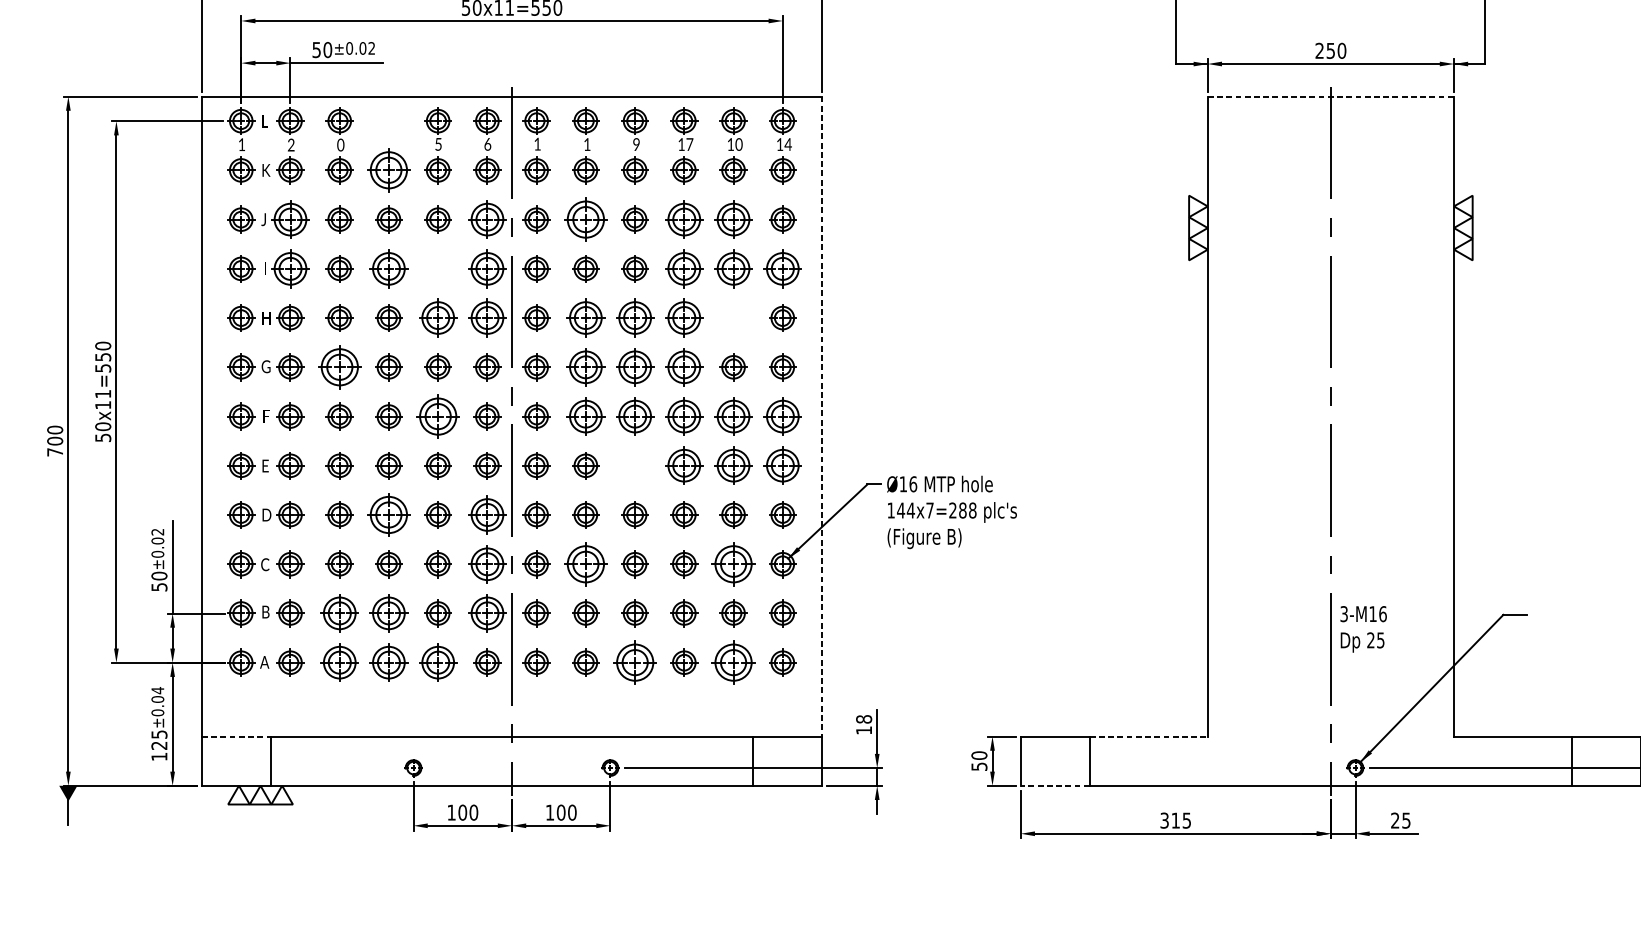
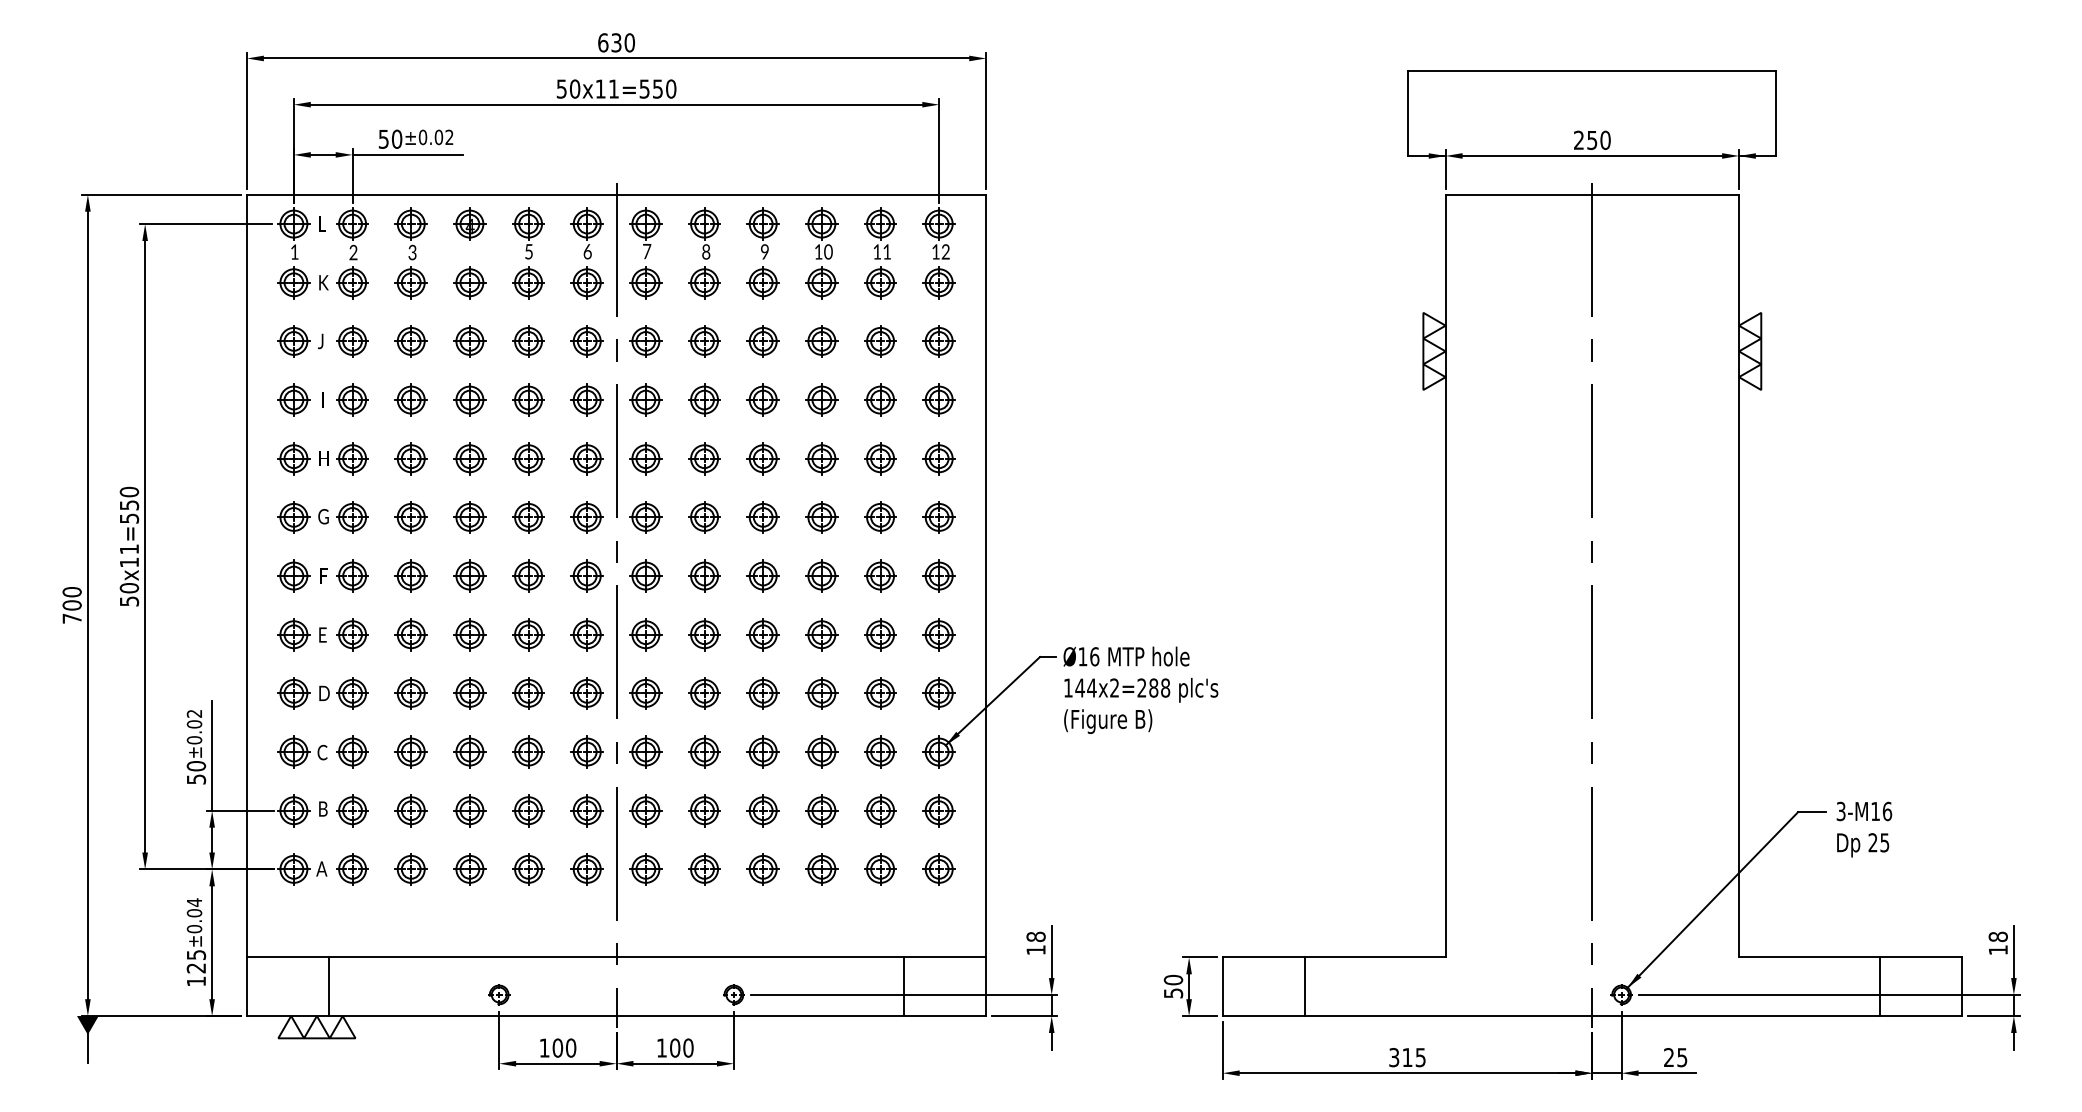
line: (1331, 96) -> (1592, 194), dashed -> solid
part: (388, 120) -> (469, 223), added
text: (537, 144) -> (647, 251), 1 -> 7
text: (587, 144) -> (706, 251), 1 -> 8
text: (689, 144) -> (828, 251), 17 -> 10
text: (738, 144) -> (886, 251), 10 -> 11
text: (788, 144) -> (945, 251), 14 -> 12
text: (340, 145) -> (412, 252), 0 -> 3
part: (388, 170) -> (469, 282), size x0.62
part: (290, 219) -> (352, 341), size x0.71
part: (486, 219) -> (586, 341), size x0.71
part: (585, 219) -> (704, 341), size x0.62
part: (684, 219) -> (821, 341), size x0.71
part: (733, 219) -> (880, 341), size x0.71
part: (290, 268) -> (352, 399), size x0.71
part: (388, 268) -> (469, 399), size x0.71
part: (438, 268) -> (528, 399), added
part: (486, 268) -> (586, 399), size x0.71
part: (684, 268) -> (821, 399), size x0.71
part: (733, 268) -> (880, 399), size x0.71
part: (782, 268) -> (938, 399), size x0.71
part: (438, 317) -> (528, 458), size x0.71
part: (486, 317) -> (586, 458), size x0.71
part: (585, 317) -> (704, 458), size x0.71
part: (634, 317) -> (762, 458), size x0.71
part: (684, 317) -> (821, 458), size x0.71
part: (733, 317) -> (880, 458), added
part: (339, 367) -> (410, 517), size x0.62
part: (585, 367) -> (704, 517), size x0.71
part: (634, 367) -> (762, 517), size x0.71
part: (684, 367) -> (821, 517), size x0.71
part: (438, 416) -> (528, 575), size x0.62
part: (585, 416) -> (704, 575), size x0.71
part: (634, 416) -> (762, 575), size x0.71
part: (684, 416) -> (821, 575), size x0.71
part: (733, 416) -> (880, 575), size x0.71
part: (782, 416) -> (938, 575), size x0.71
line: (822, 416) -> (986, 576), dashed -> solid
part: (634, 465) -> (762, 634), added
part: (684, 465) -> (821, 634), size x0.71
part: (733, 465) -> (880, 634), size x0.71
part: (782, 465) -> (938, 634), size x0.71
text: (929, 510) -> (1114, 687), 144x7=288 -> 144x2=288
part: (388, 515) -> (469, 693), size x0.62
part: (486, 515) -> (586, 693), size x0.71
part: (486, 563) -> (586, 751), size x0.71
part: (585, 563) -> (704, 751), size x0.62
part: (733, 563) -> (880, 751), size x0.62
part: (339, 613) -> (410, 810), size x0.71
part: (388, 613) -> (469, 810), size x0.71
part: (486, 613) -> (586, 810), size x0.71
text: (1363, 629) -> (1864, 829), moved
part: (339, 662) -> (410, 869), size x0.71
part: (388, 662) -> (469, 869), size x0.71
part: (438, 662) -> (528, 869), size x0.71
part: (634, 662) -> (762, 869), size x0.62
part: (733, 662) -> (880, 869), size x0.62
line: (236, 736) -> (288, 957), dashed -> solid
line: (1148, 736) -> (1375, 957), dashed -> solid
line: (1054, 786) -> (1263, 1016), dashed -> solid

